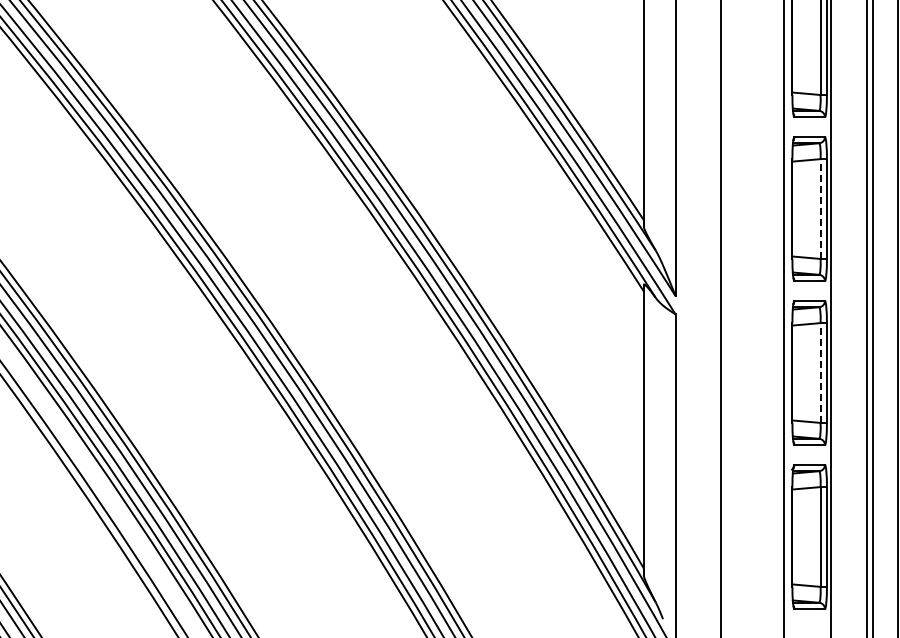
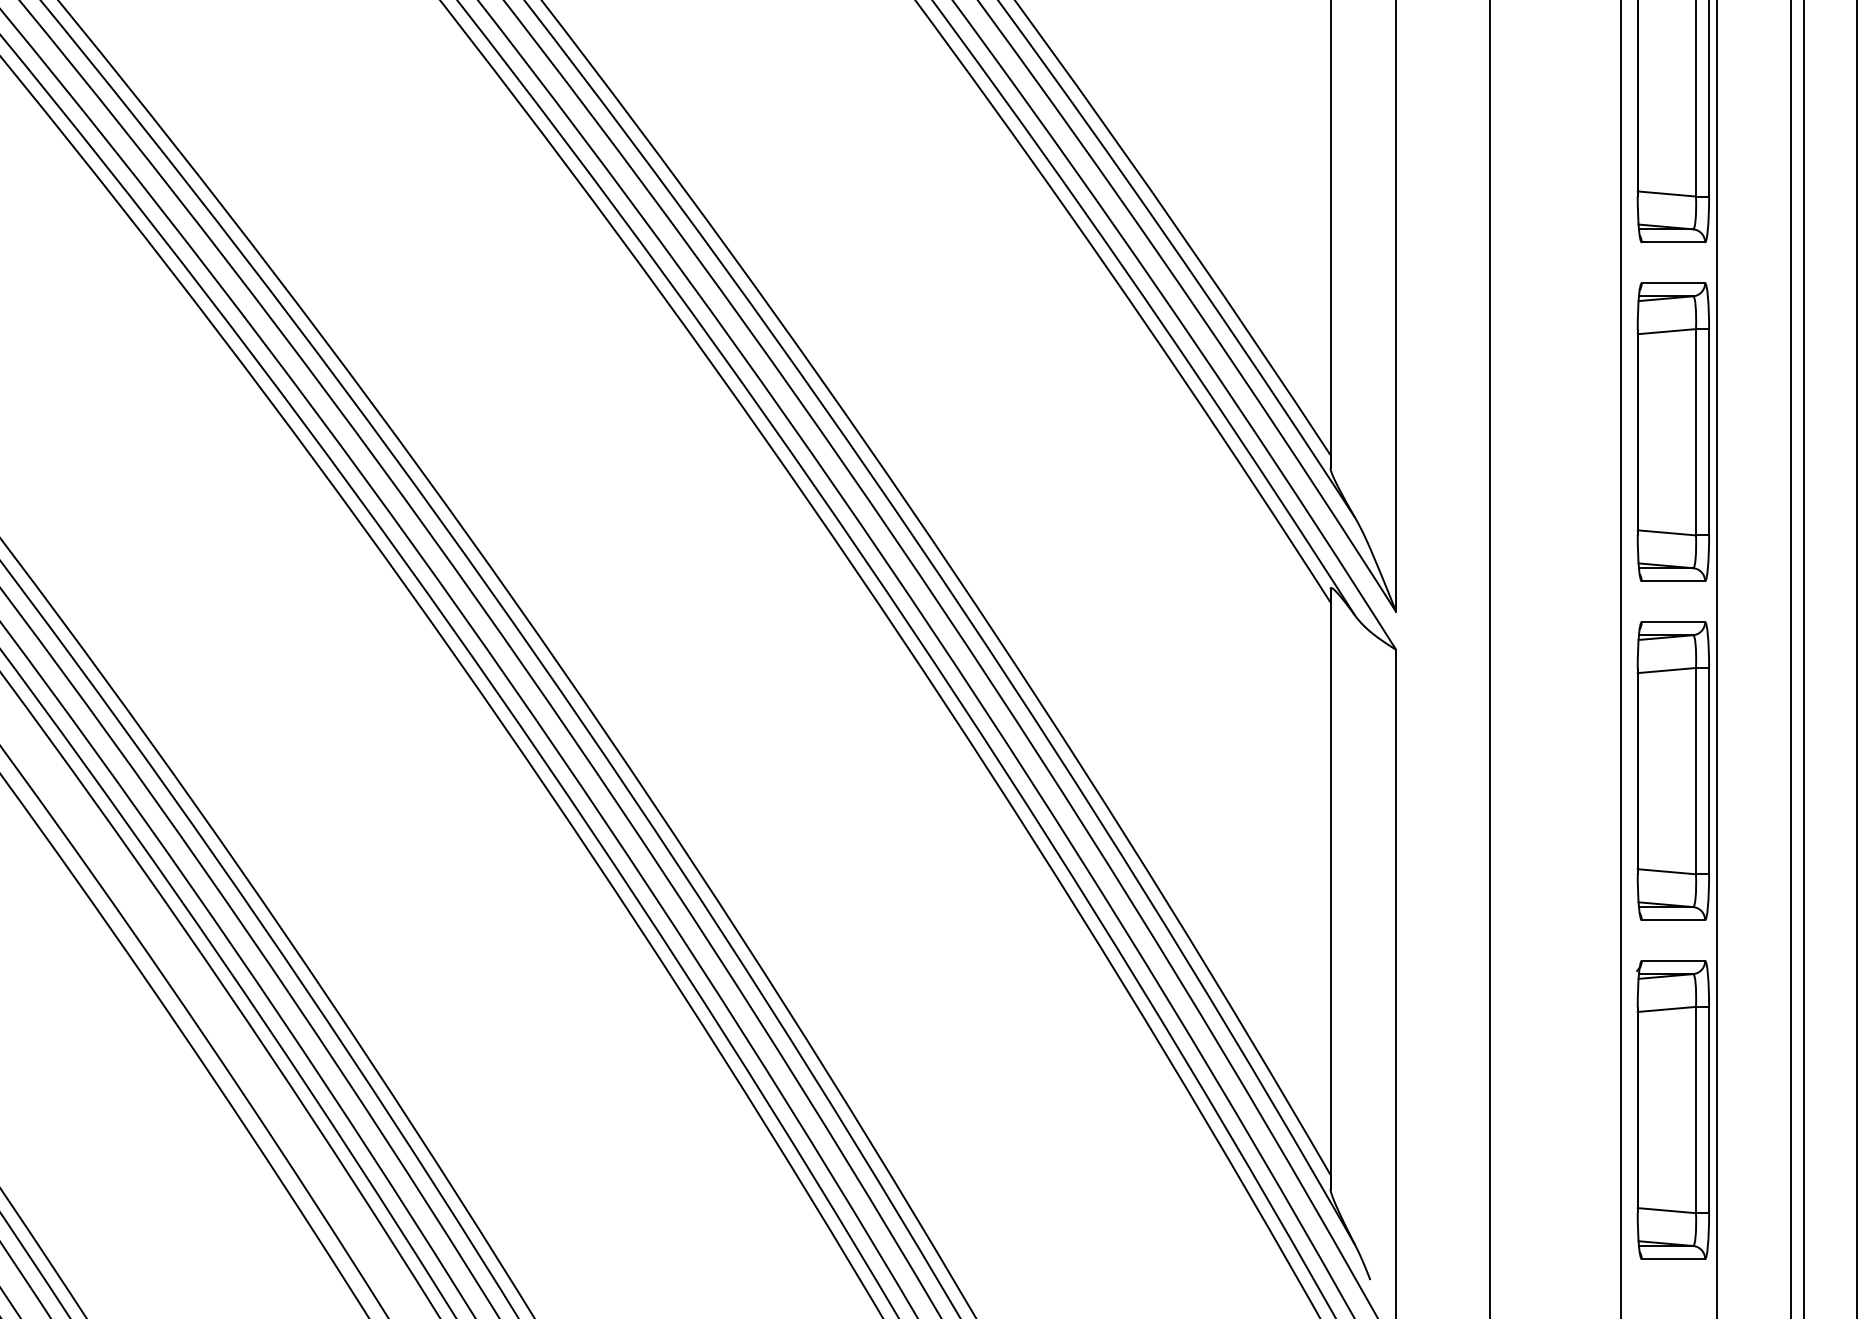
line: (820, 209) -> (1695, 433), dashed -> solid
line: (820, 373) -> (1695, 772), dashed -> solid

